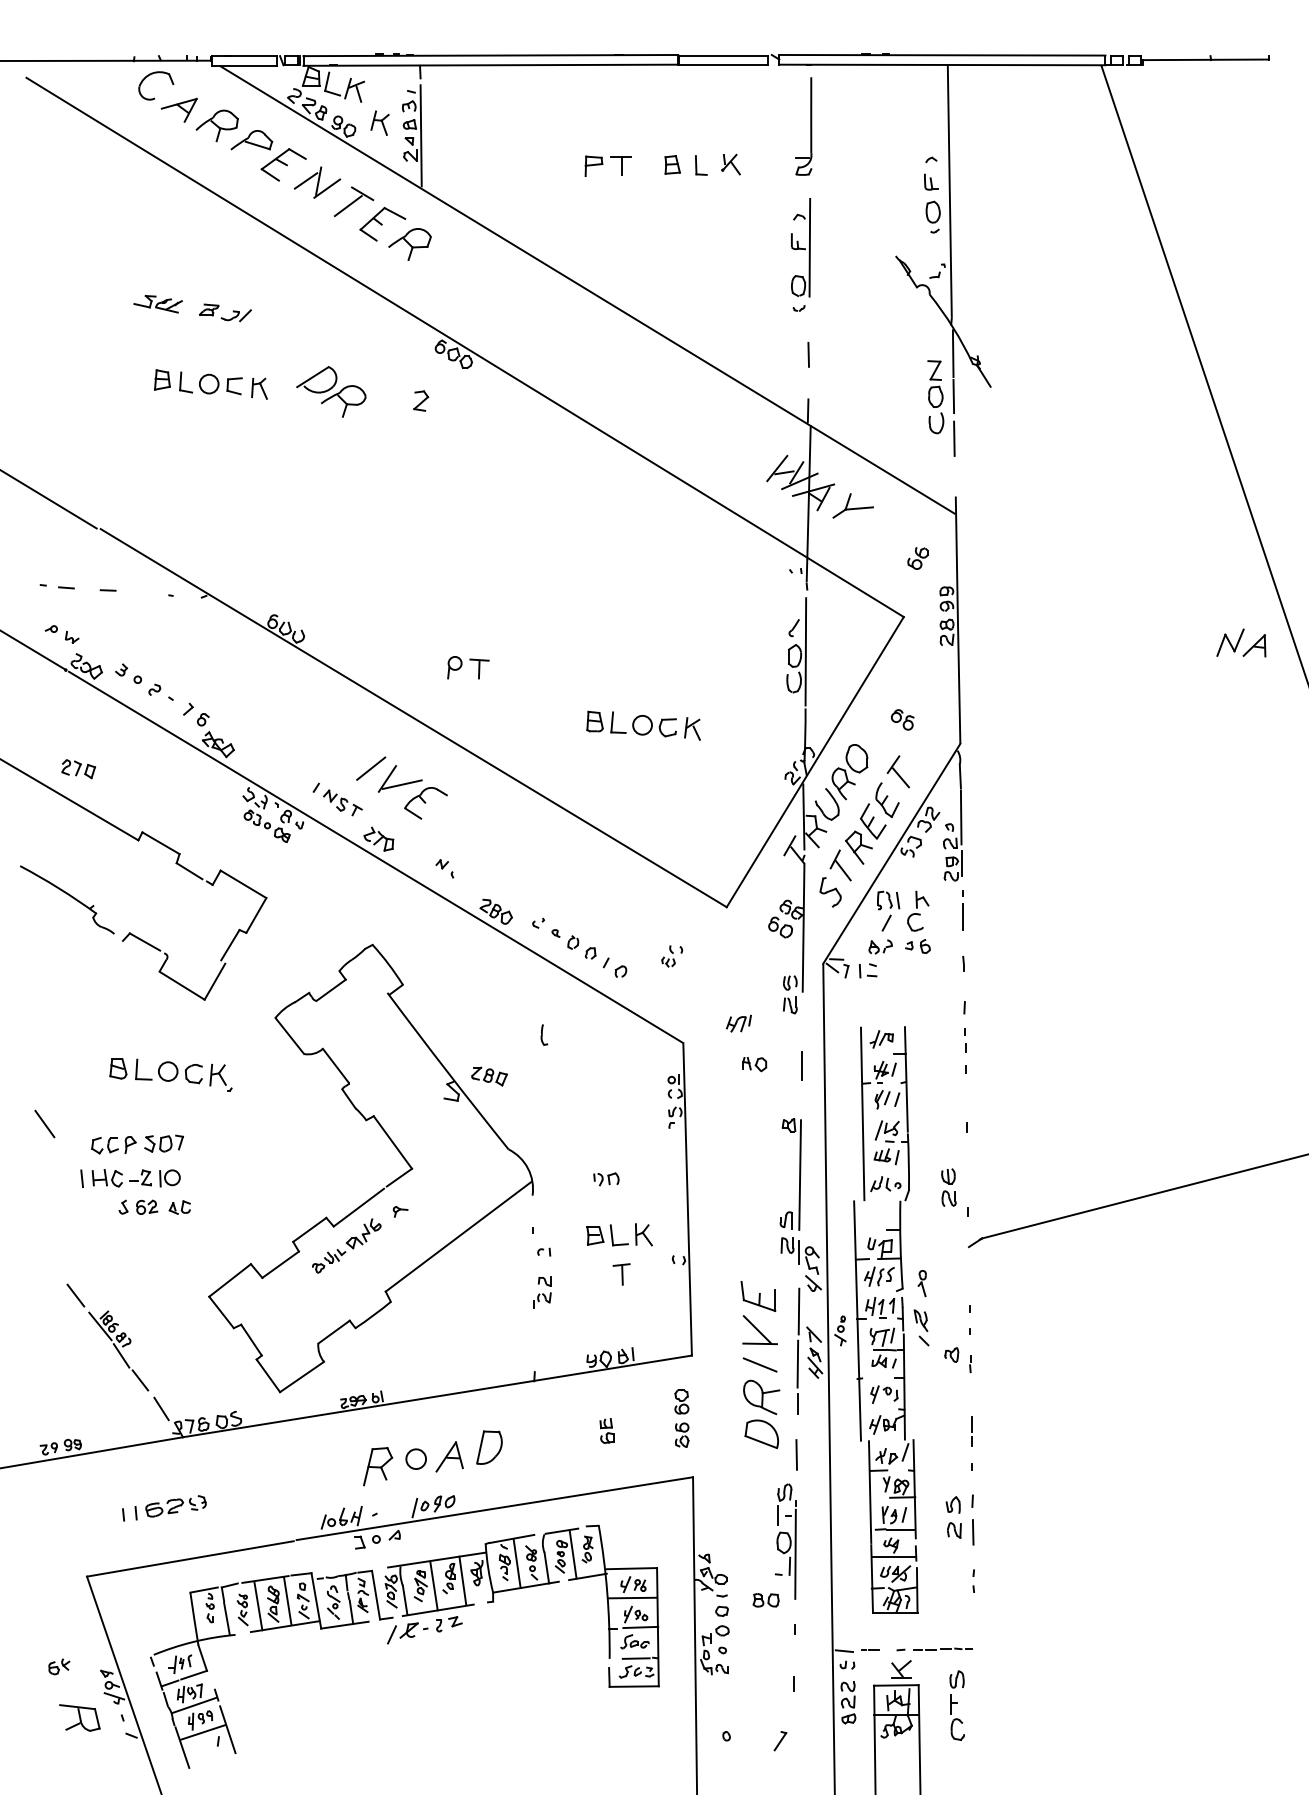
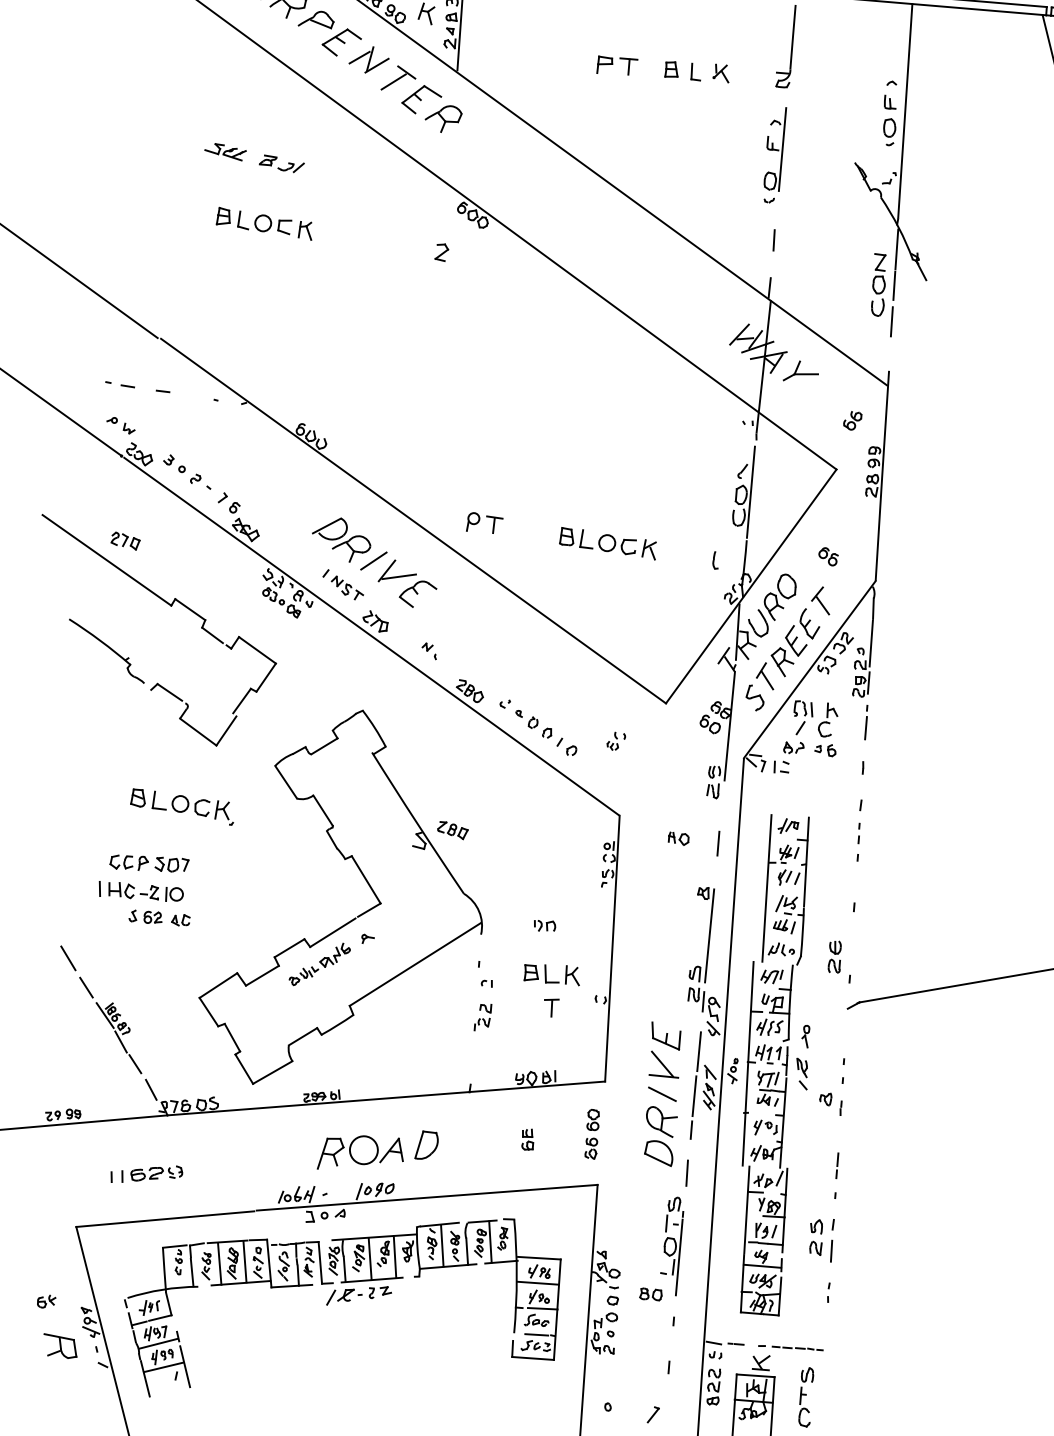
part: (331, 391) -> (341, 539), moved
part: (462, 665) -> (479, 520), moved
part: (738, 1023) -> (771, 976), moved
part: (544, 1034) -> (716, 559), moved
line: (44, 1123) -> (68, 957), moved
circle: (415, 1458) -> (363, 1149), size x1.67

